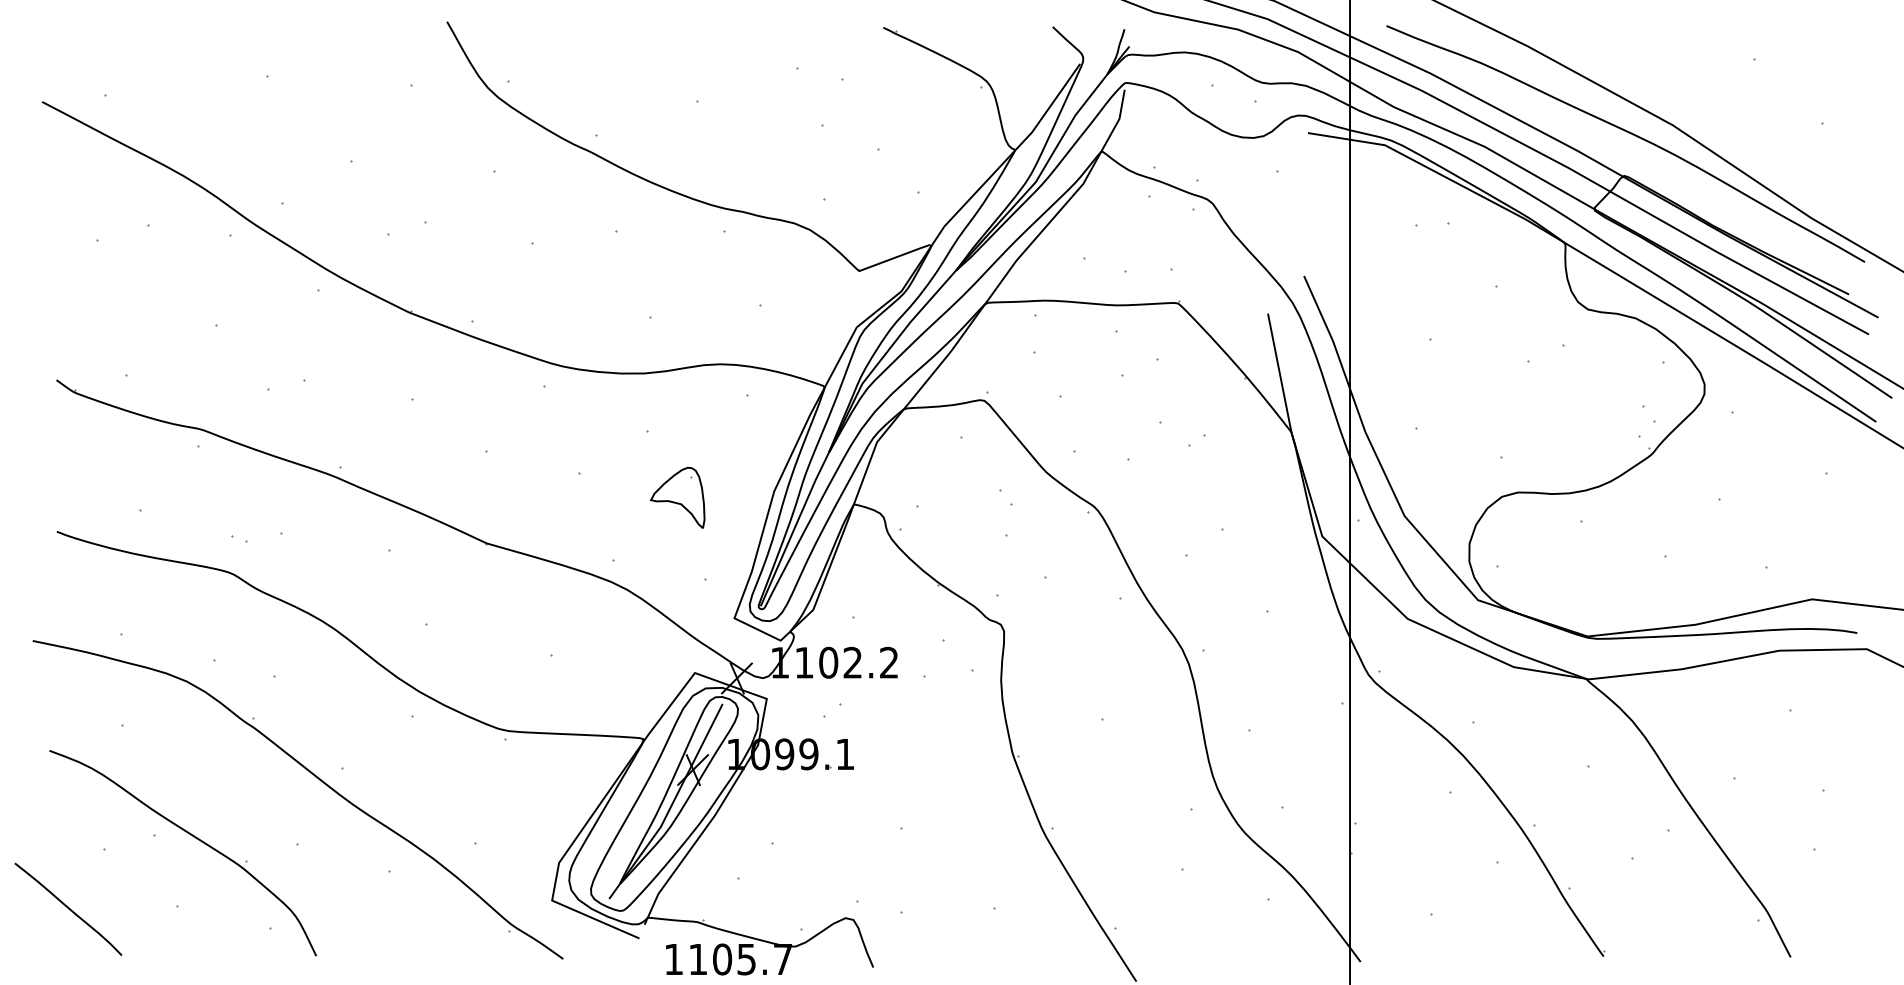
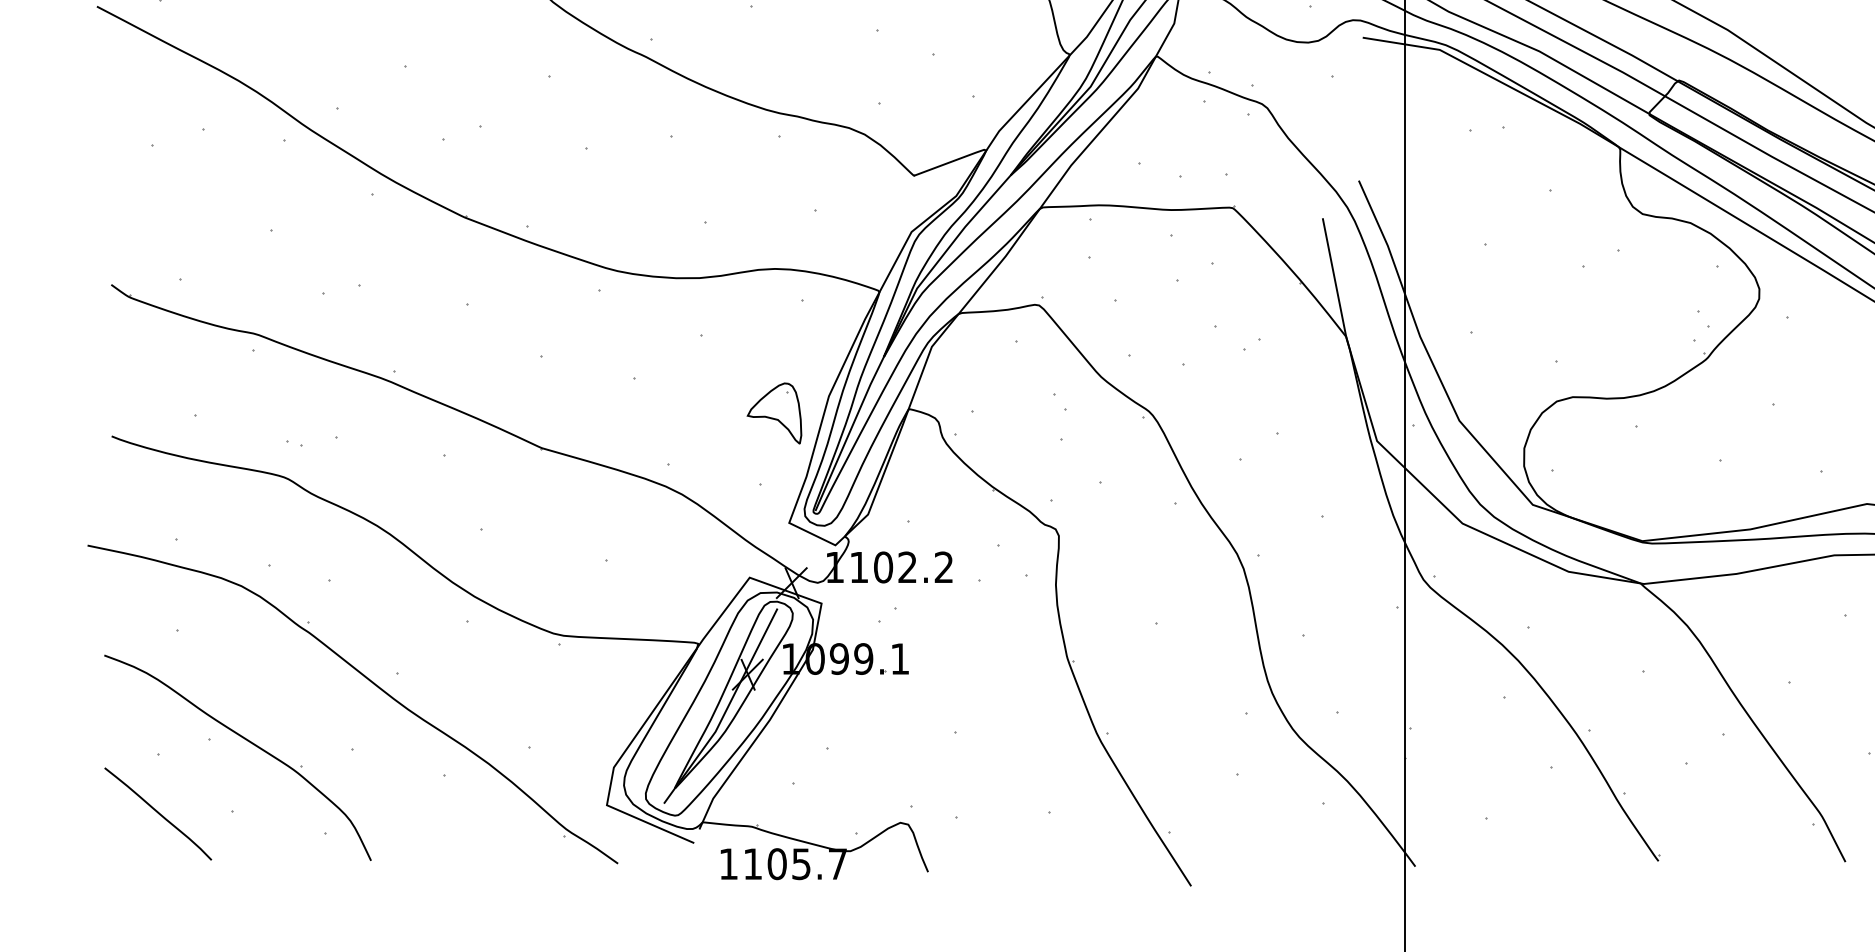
part: (677, 497) -> (774, 413), moved
curve: (68, 908) -> (158, 813), moved

